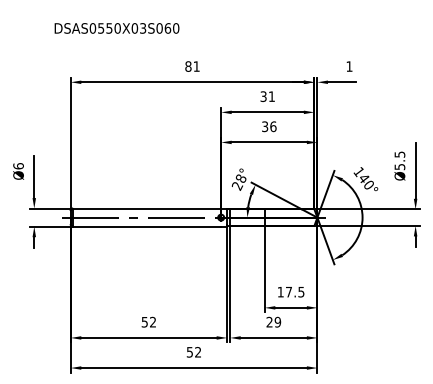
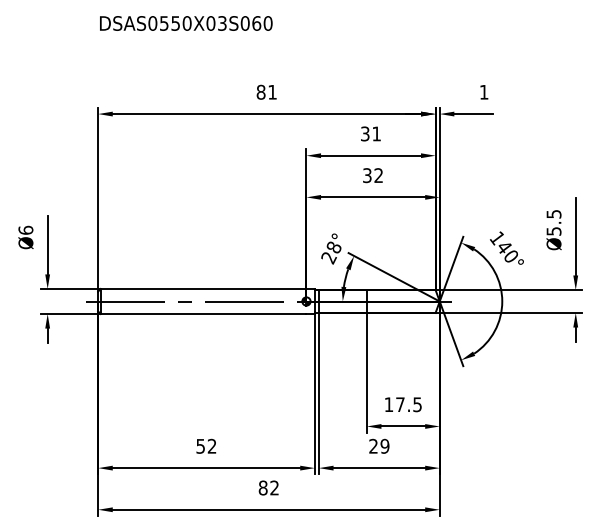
text: (117, 28) -> (186, 23), moved
text: (273, 126) -> (378, 175), 36 -> 32
text: (189, 351) -> (262, 487), 52 -> 82

